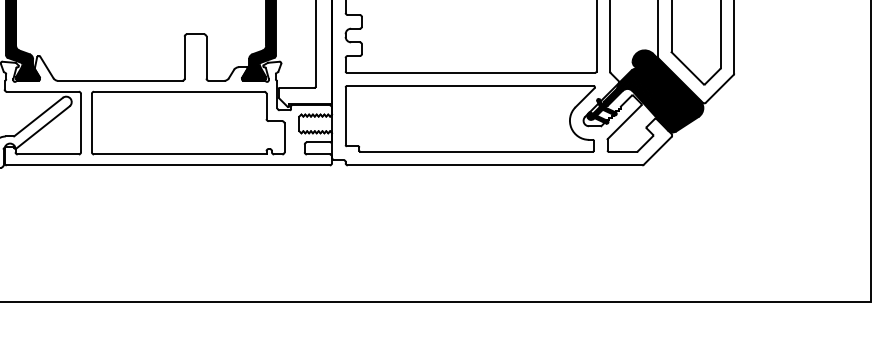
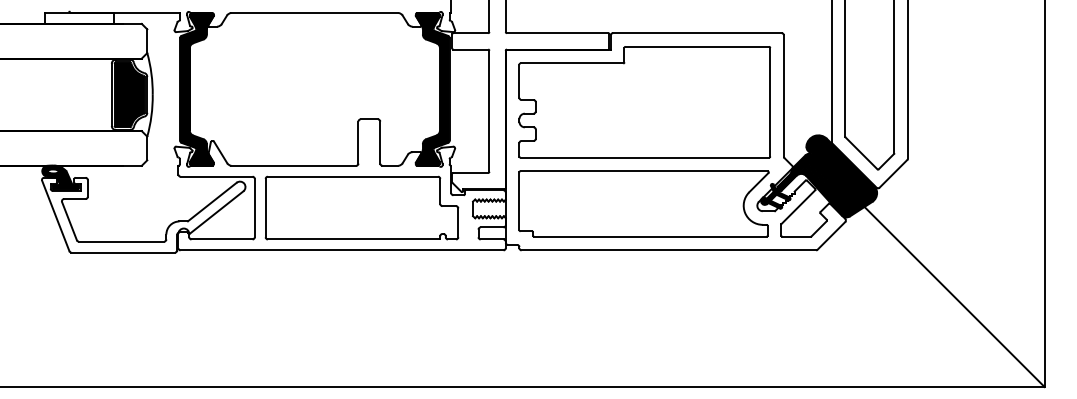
line: (779, 210) -> (953, 295), added

